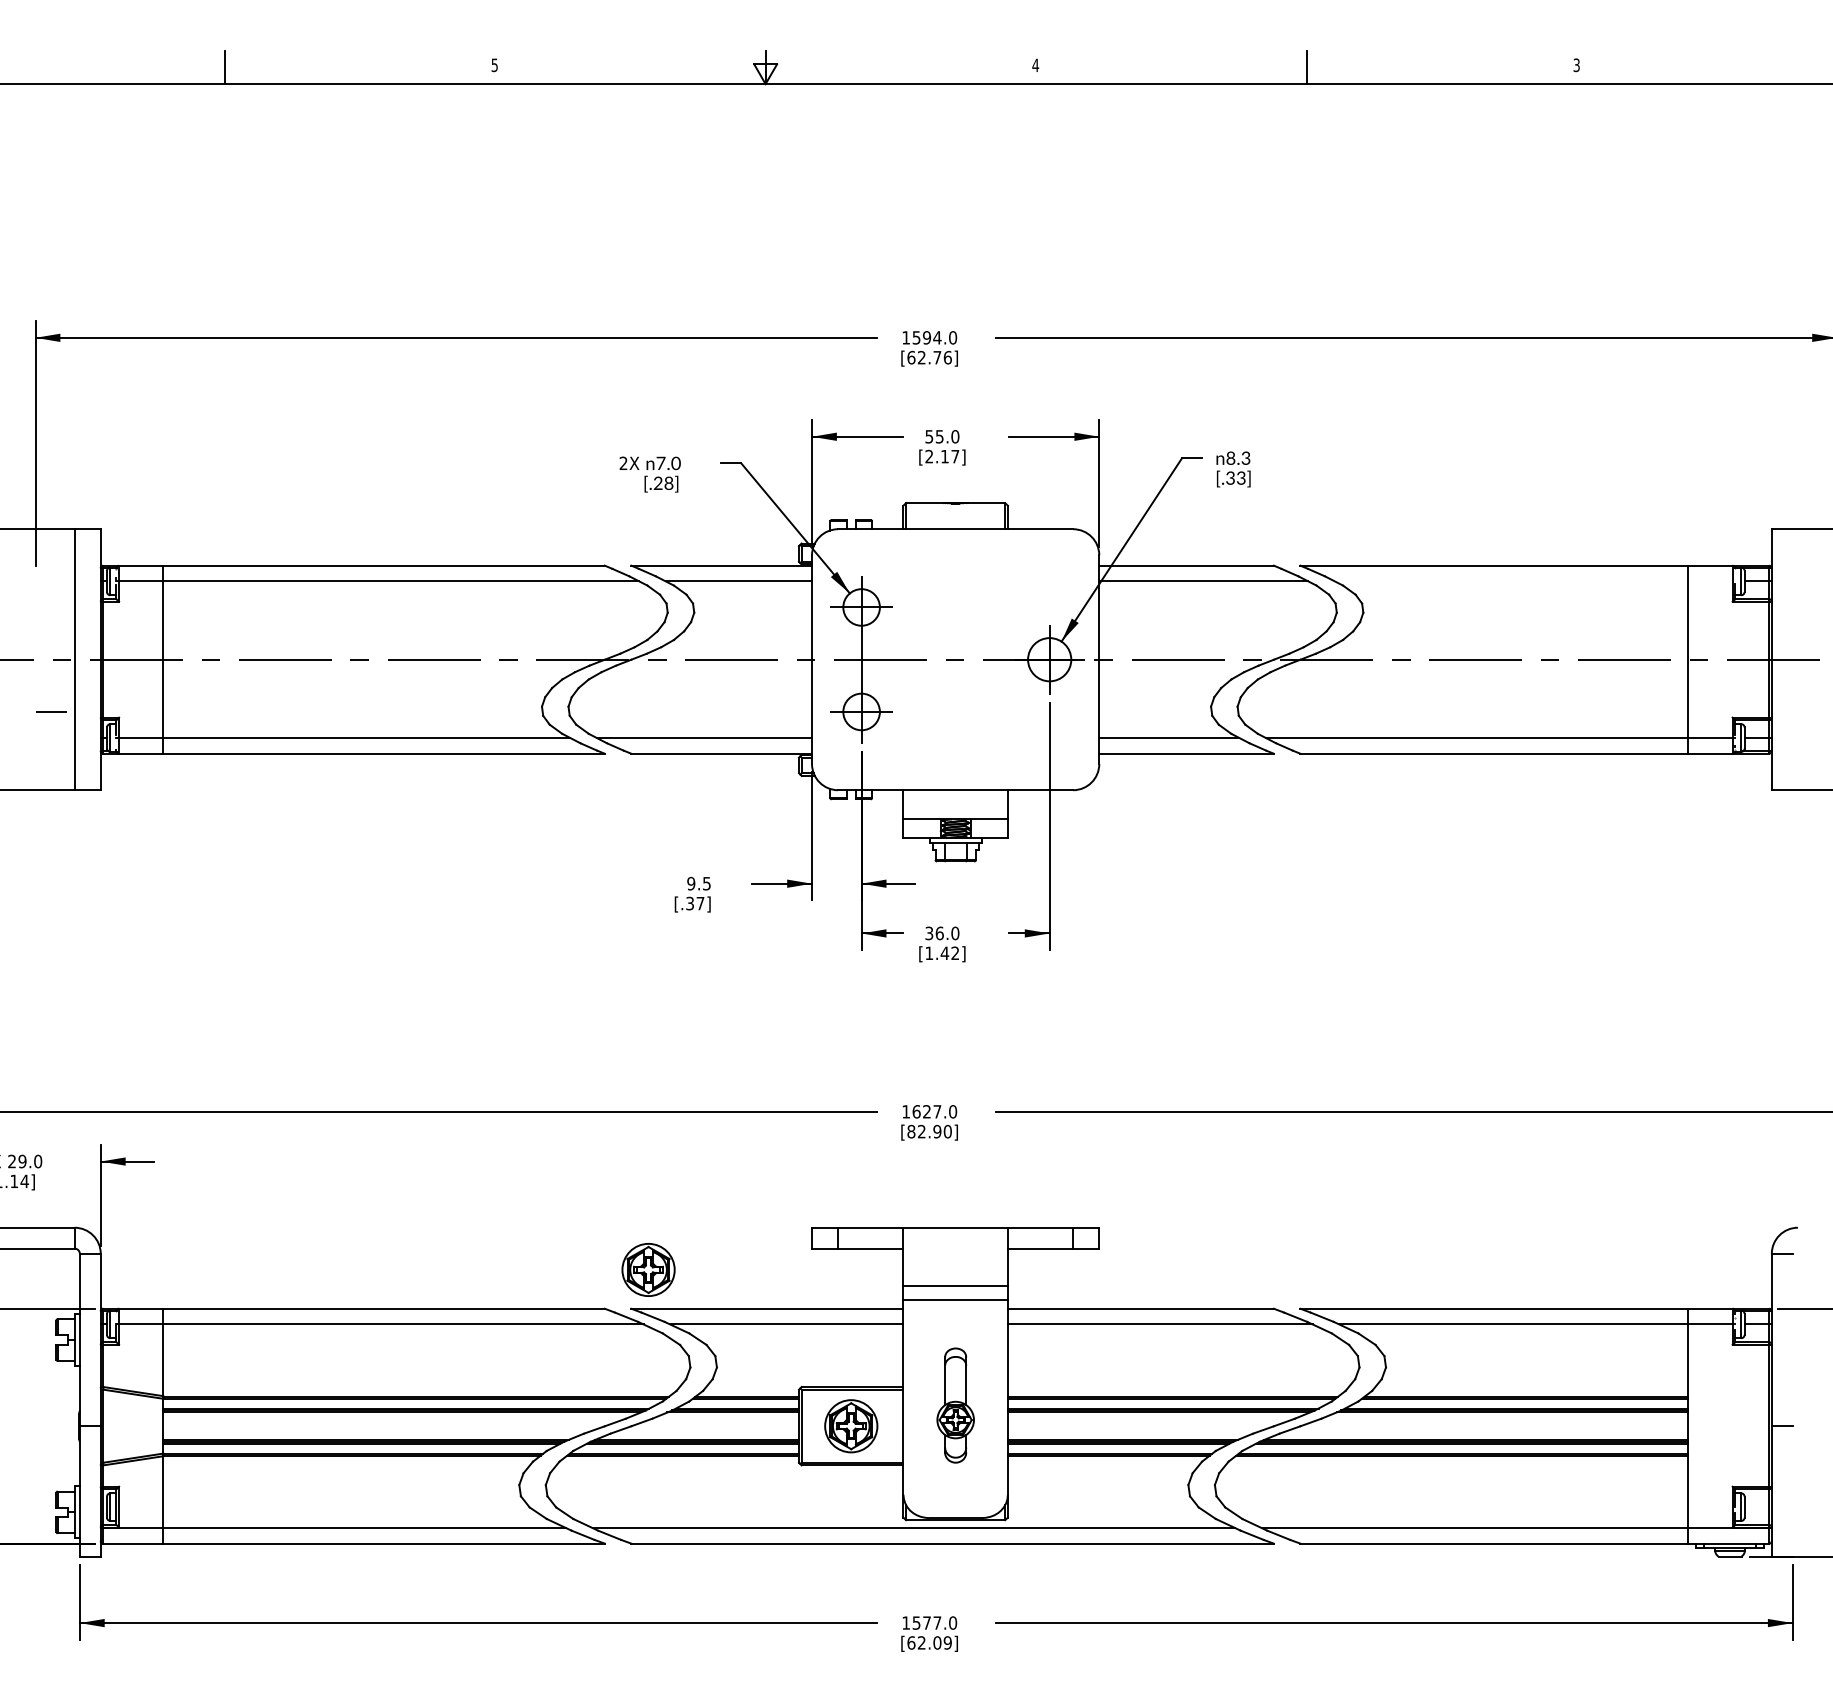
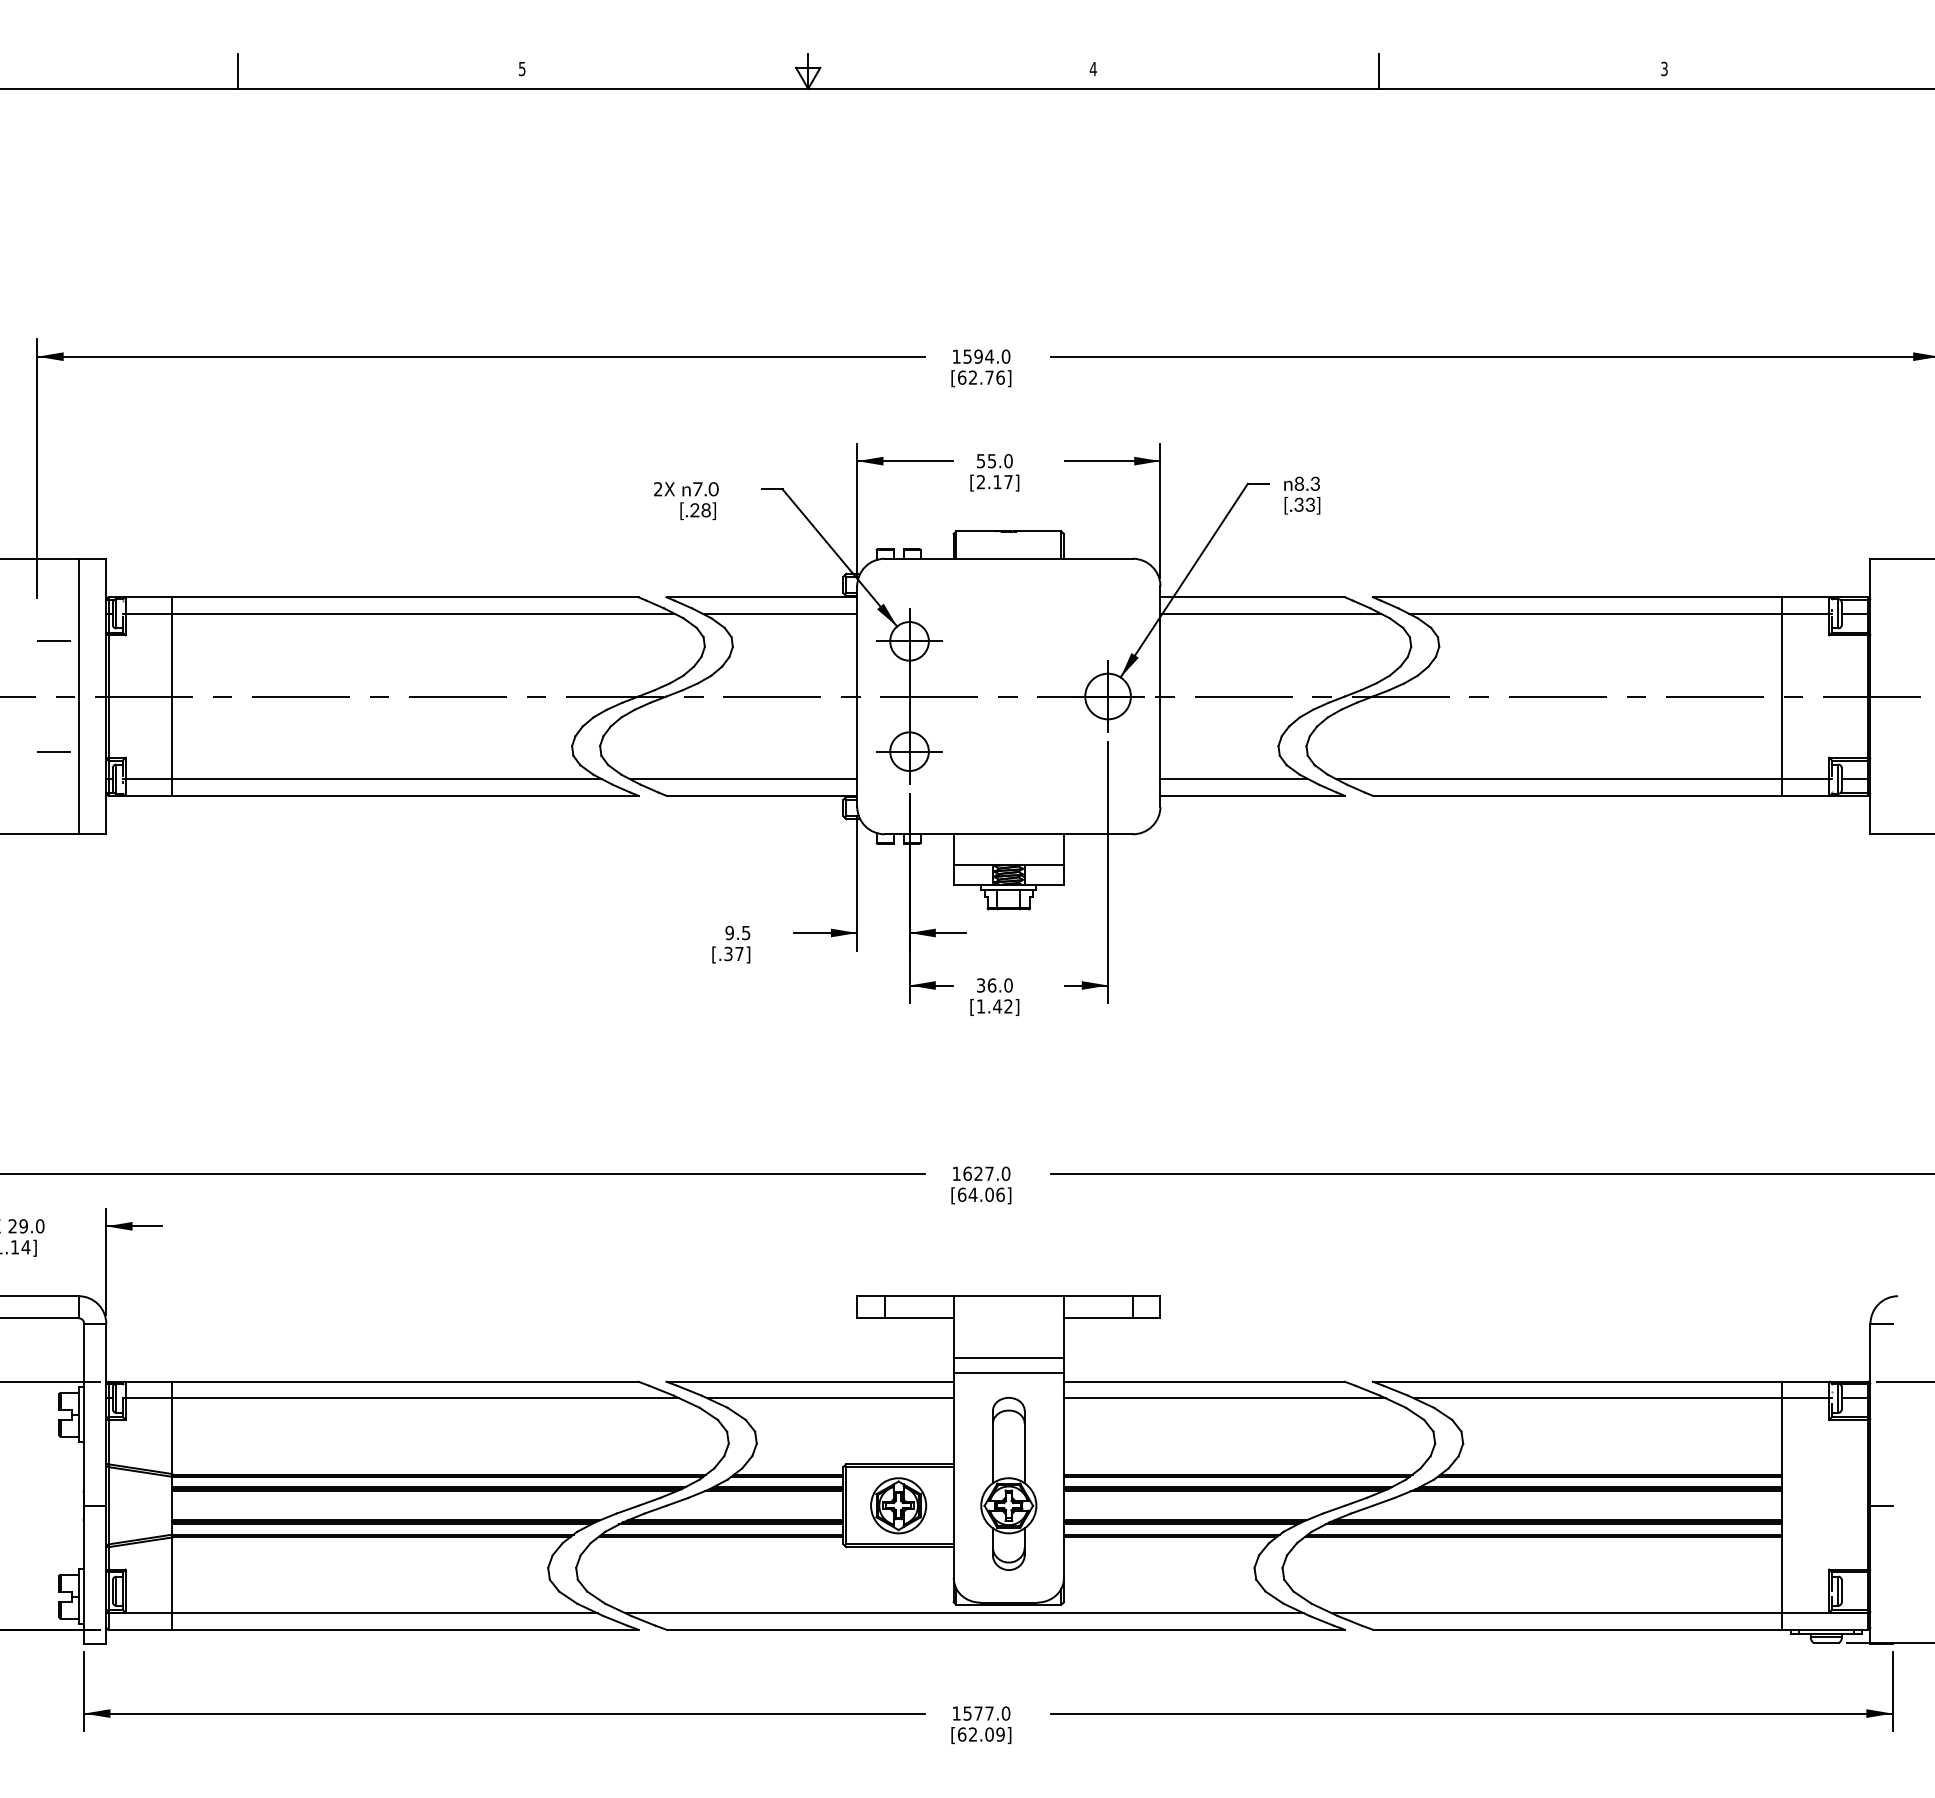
line: (1535, 581) -> (1620, 613), added
line: (50, 607) -> (53, 641), added
text: (928, 1131) -> (980, 1194), [82.90] -> [64.06]
part: (648, 1269) -> (684, 1340), removed
part: (955, 1405) -> (1008, 1483), size x1.43

